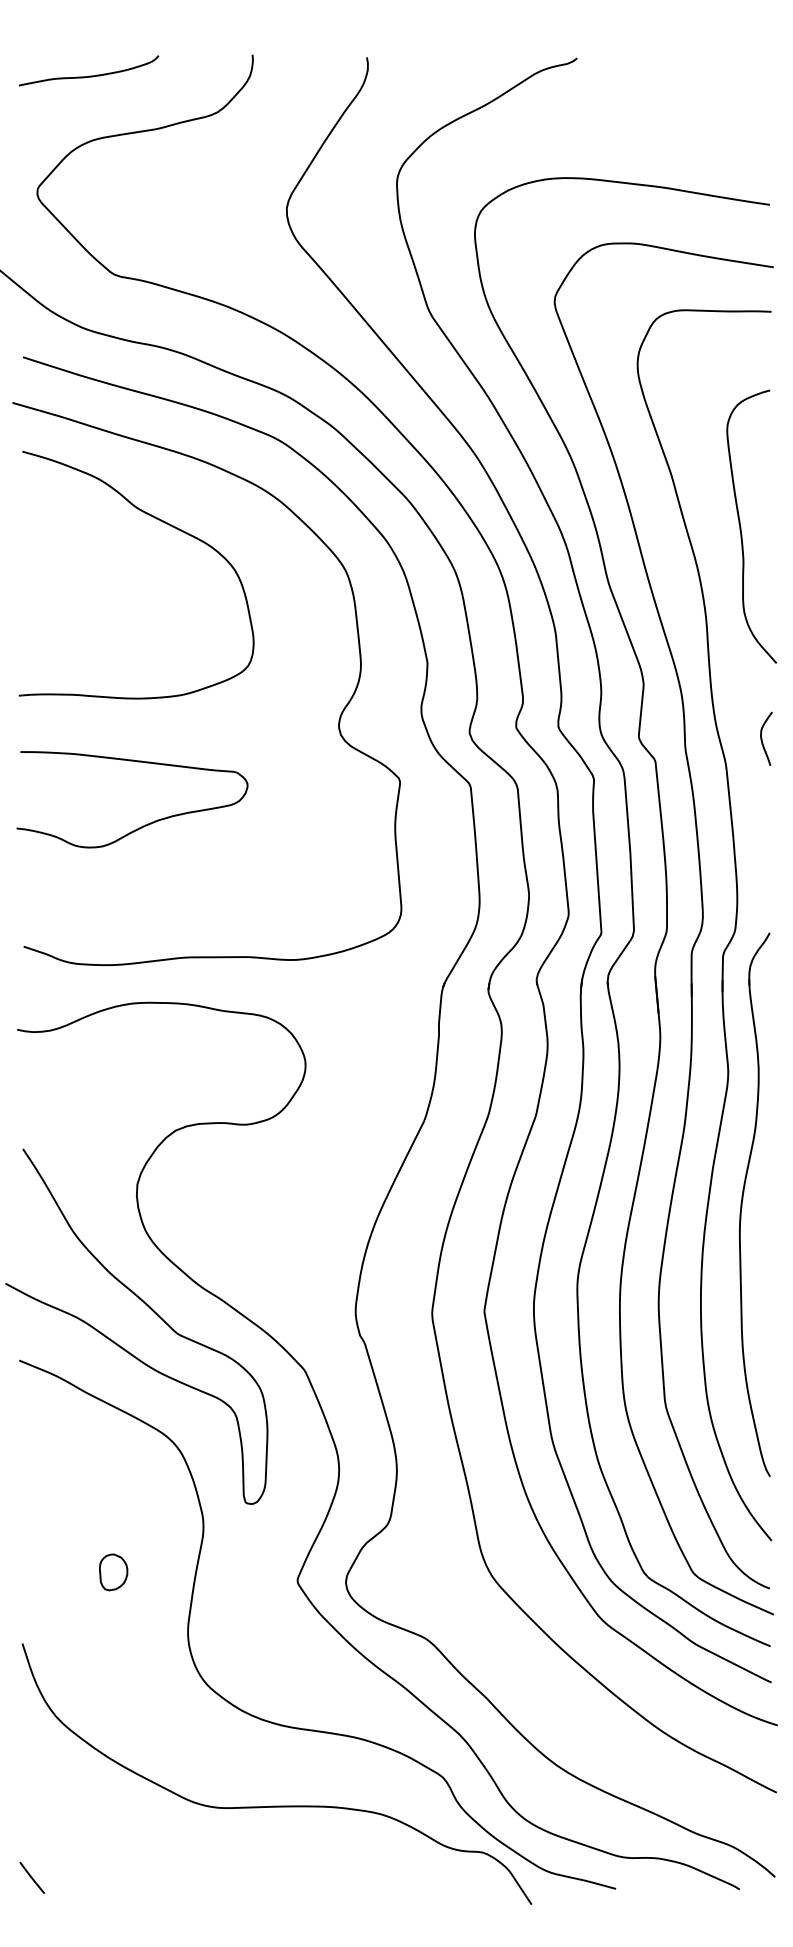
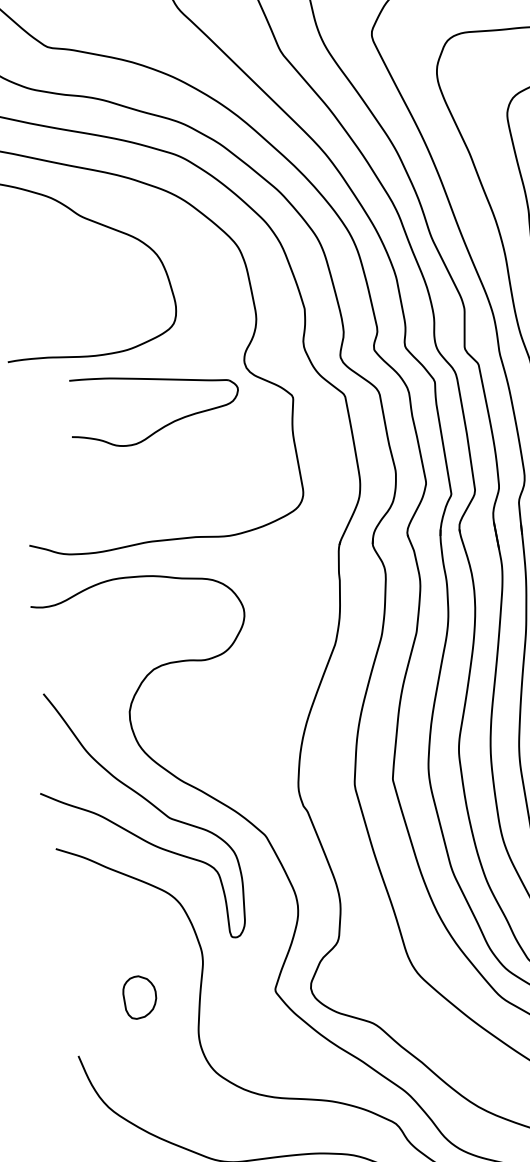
part: (145, 824) -> (165, 424), moved
part: (113, 1572) -> (140, 997), size x1.6

